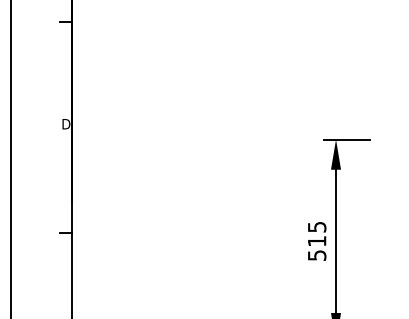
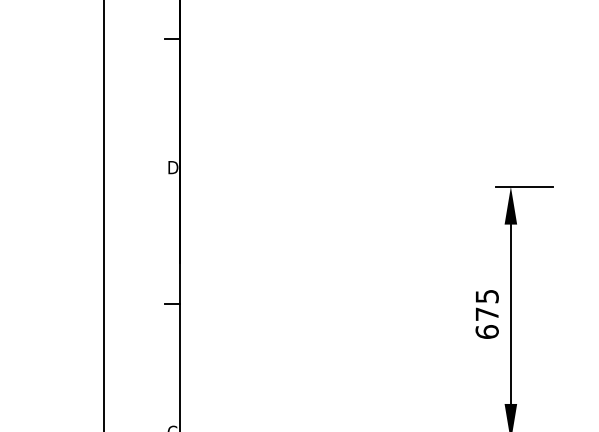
text: (316, 247) -> (486, 322), 515 -> 675

